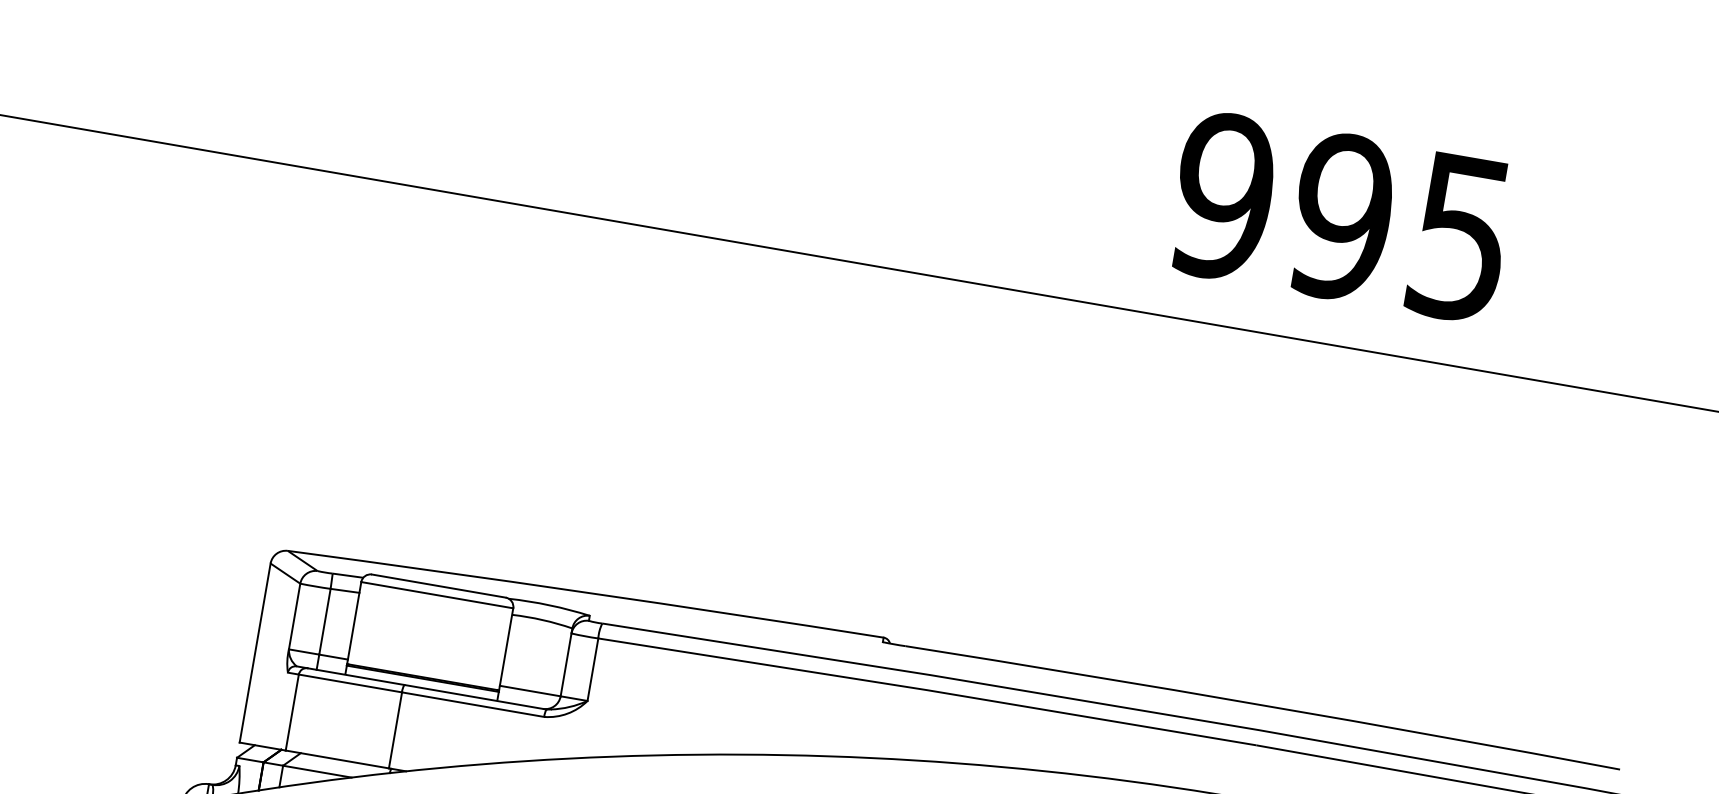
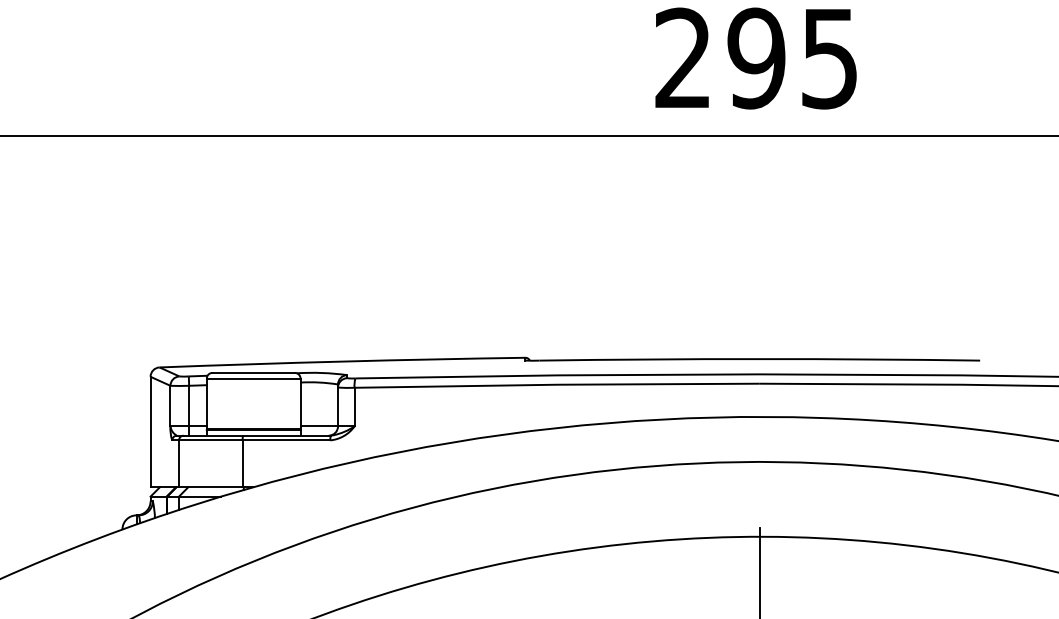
text: (1223, 196) -> (683, 58), 995 -> 295

